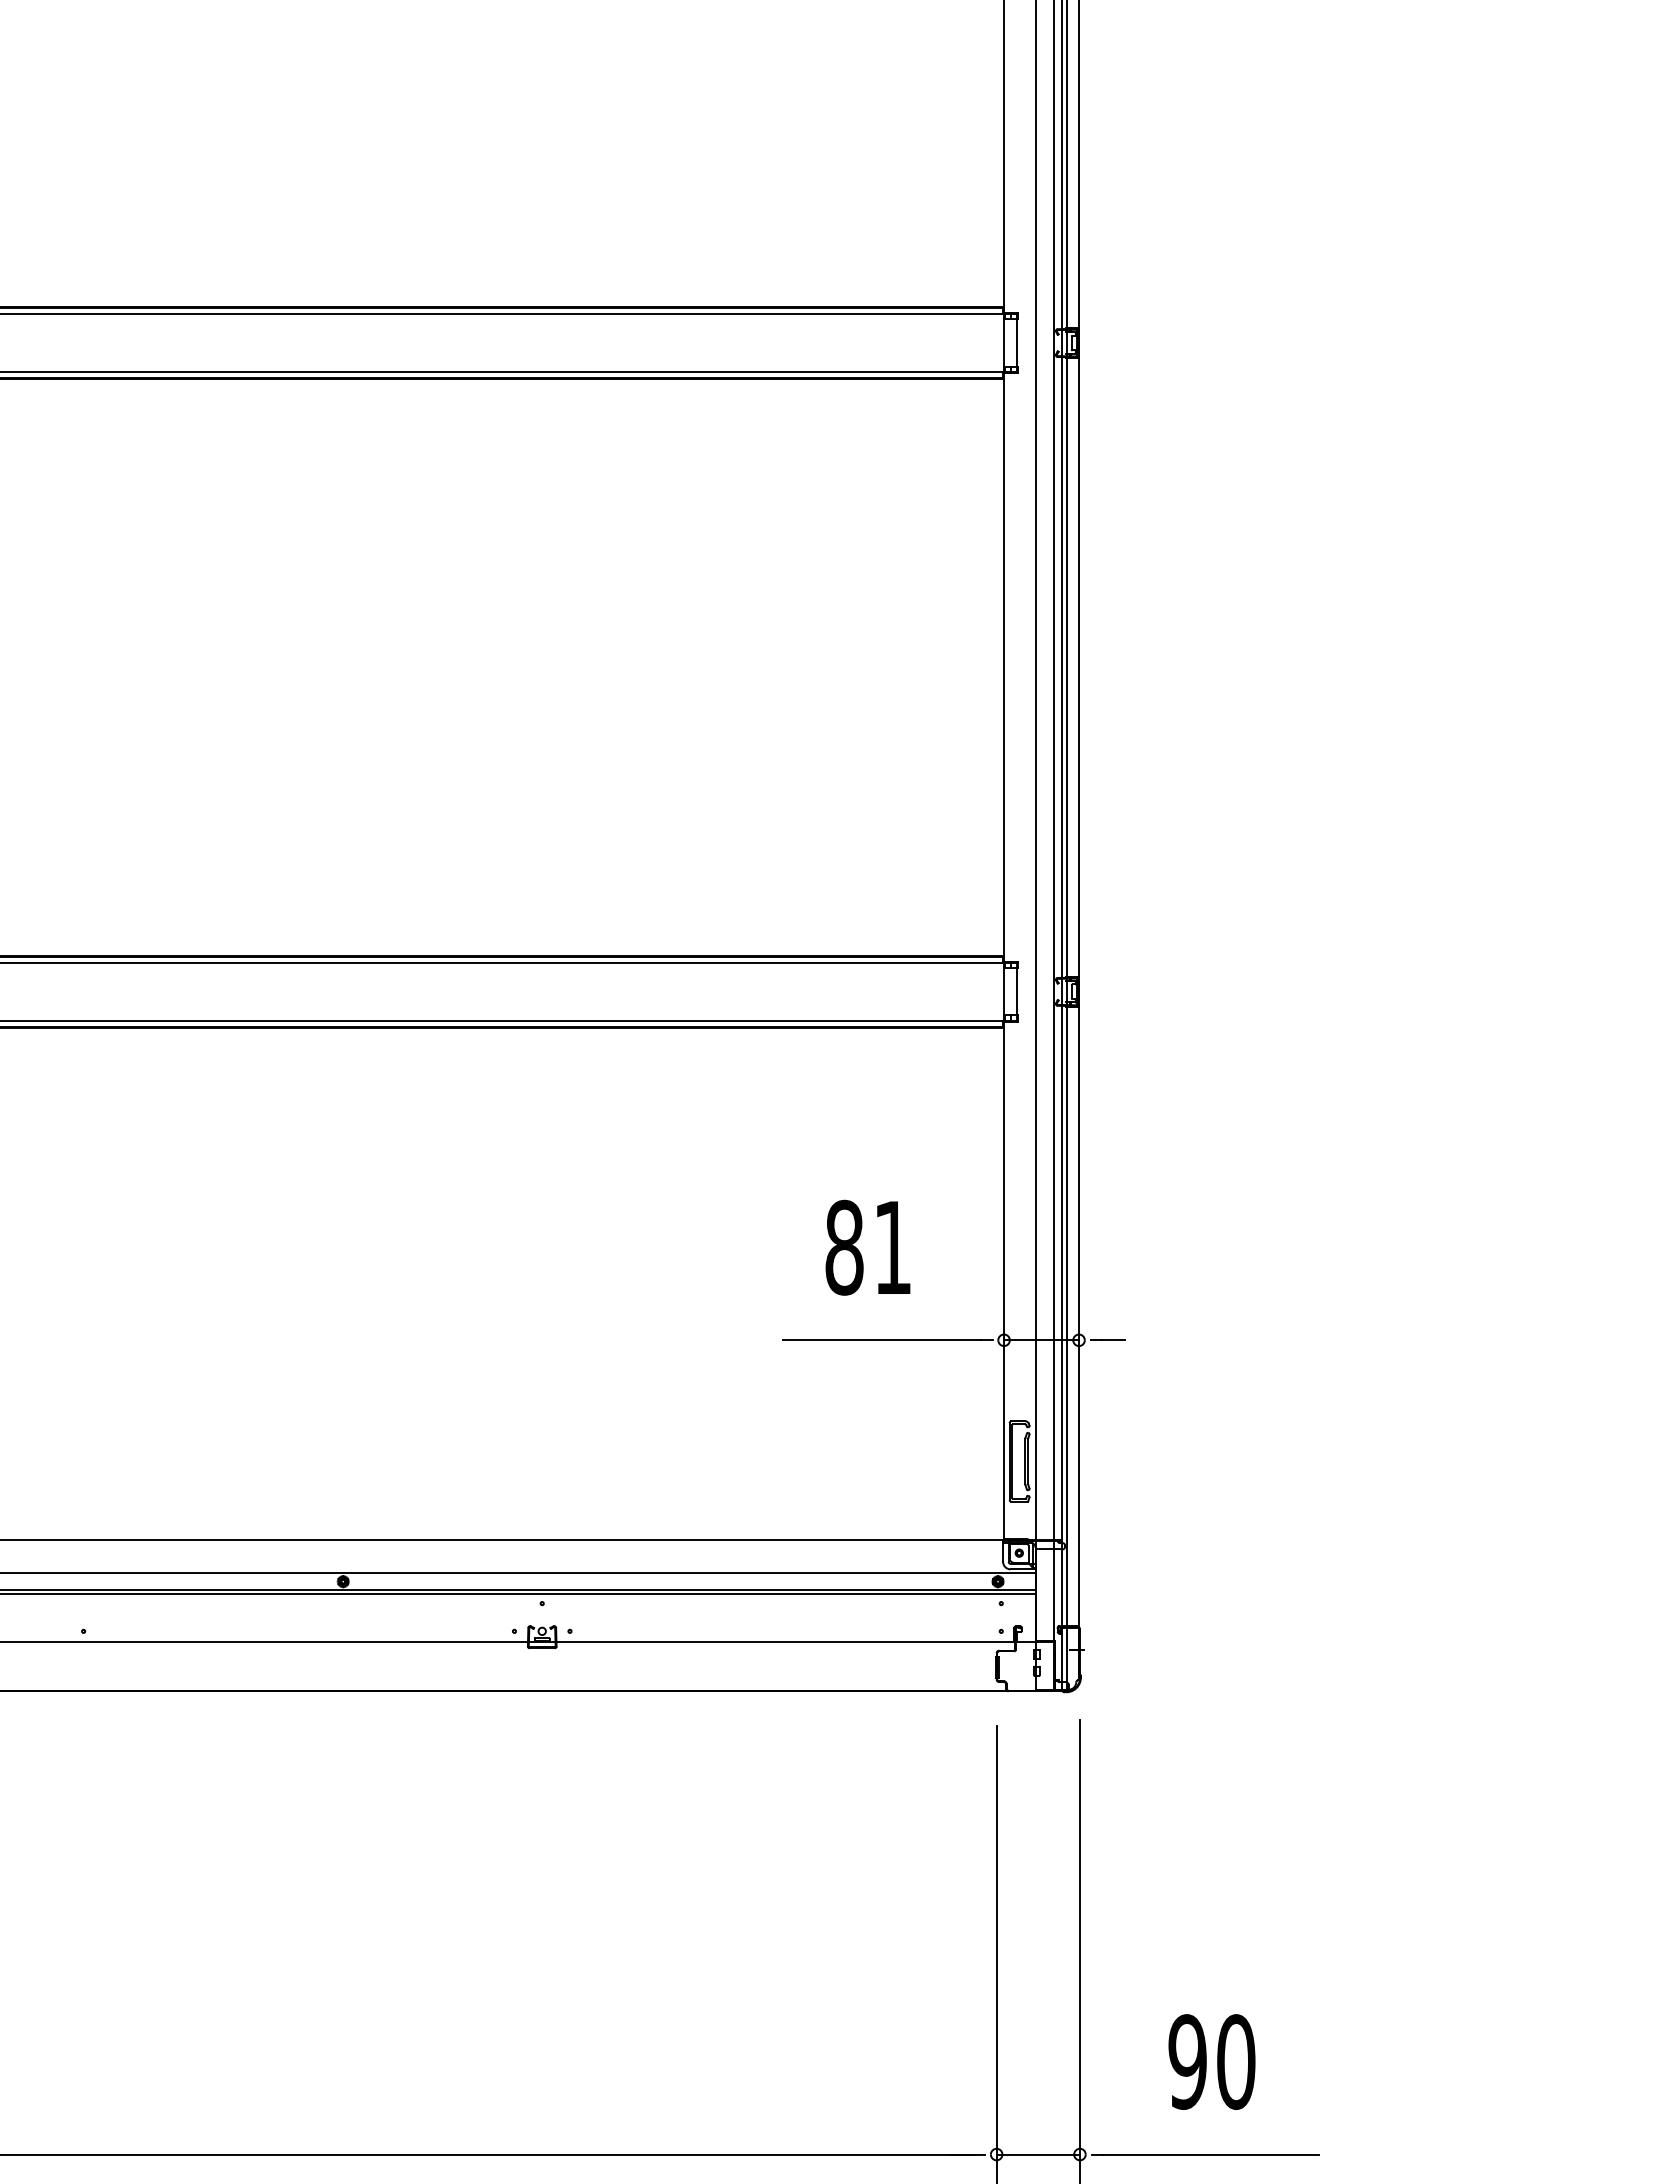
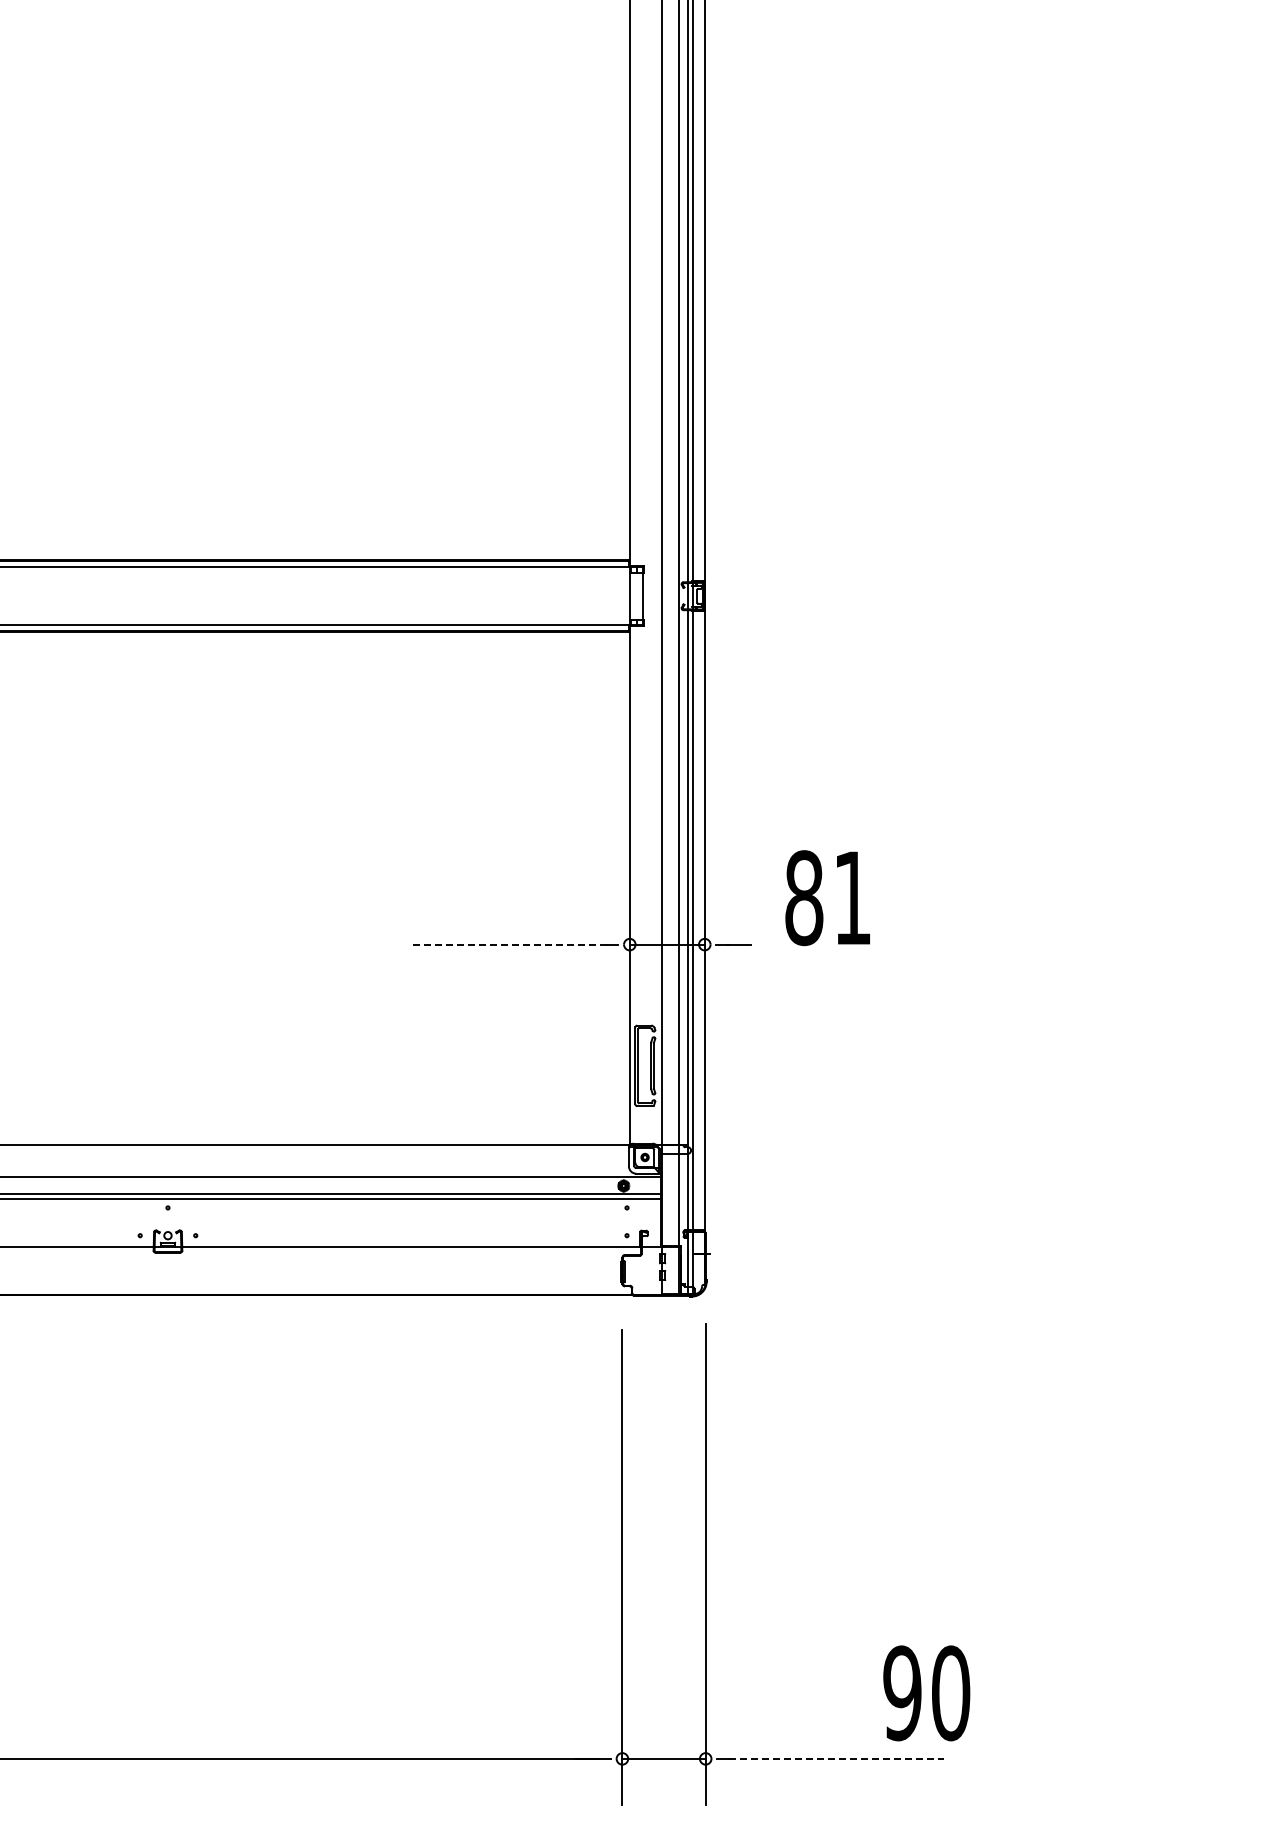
text: (867, 1247) -> (827, 897), moved
line: (881, 1340) -> (507, 944), solid -> dashed
text: (1211, 2061) -> (926, 1692), moved
line: (1210, 2154) -> (836, 1758), solid -> dashed

